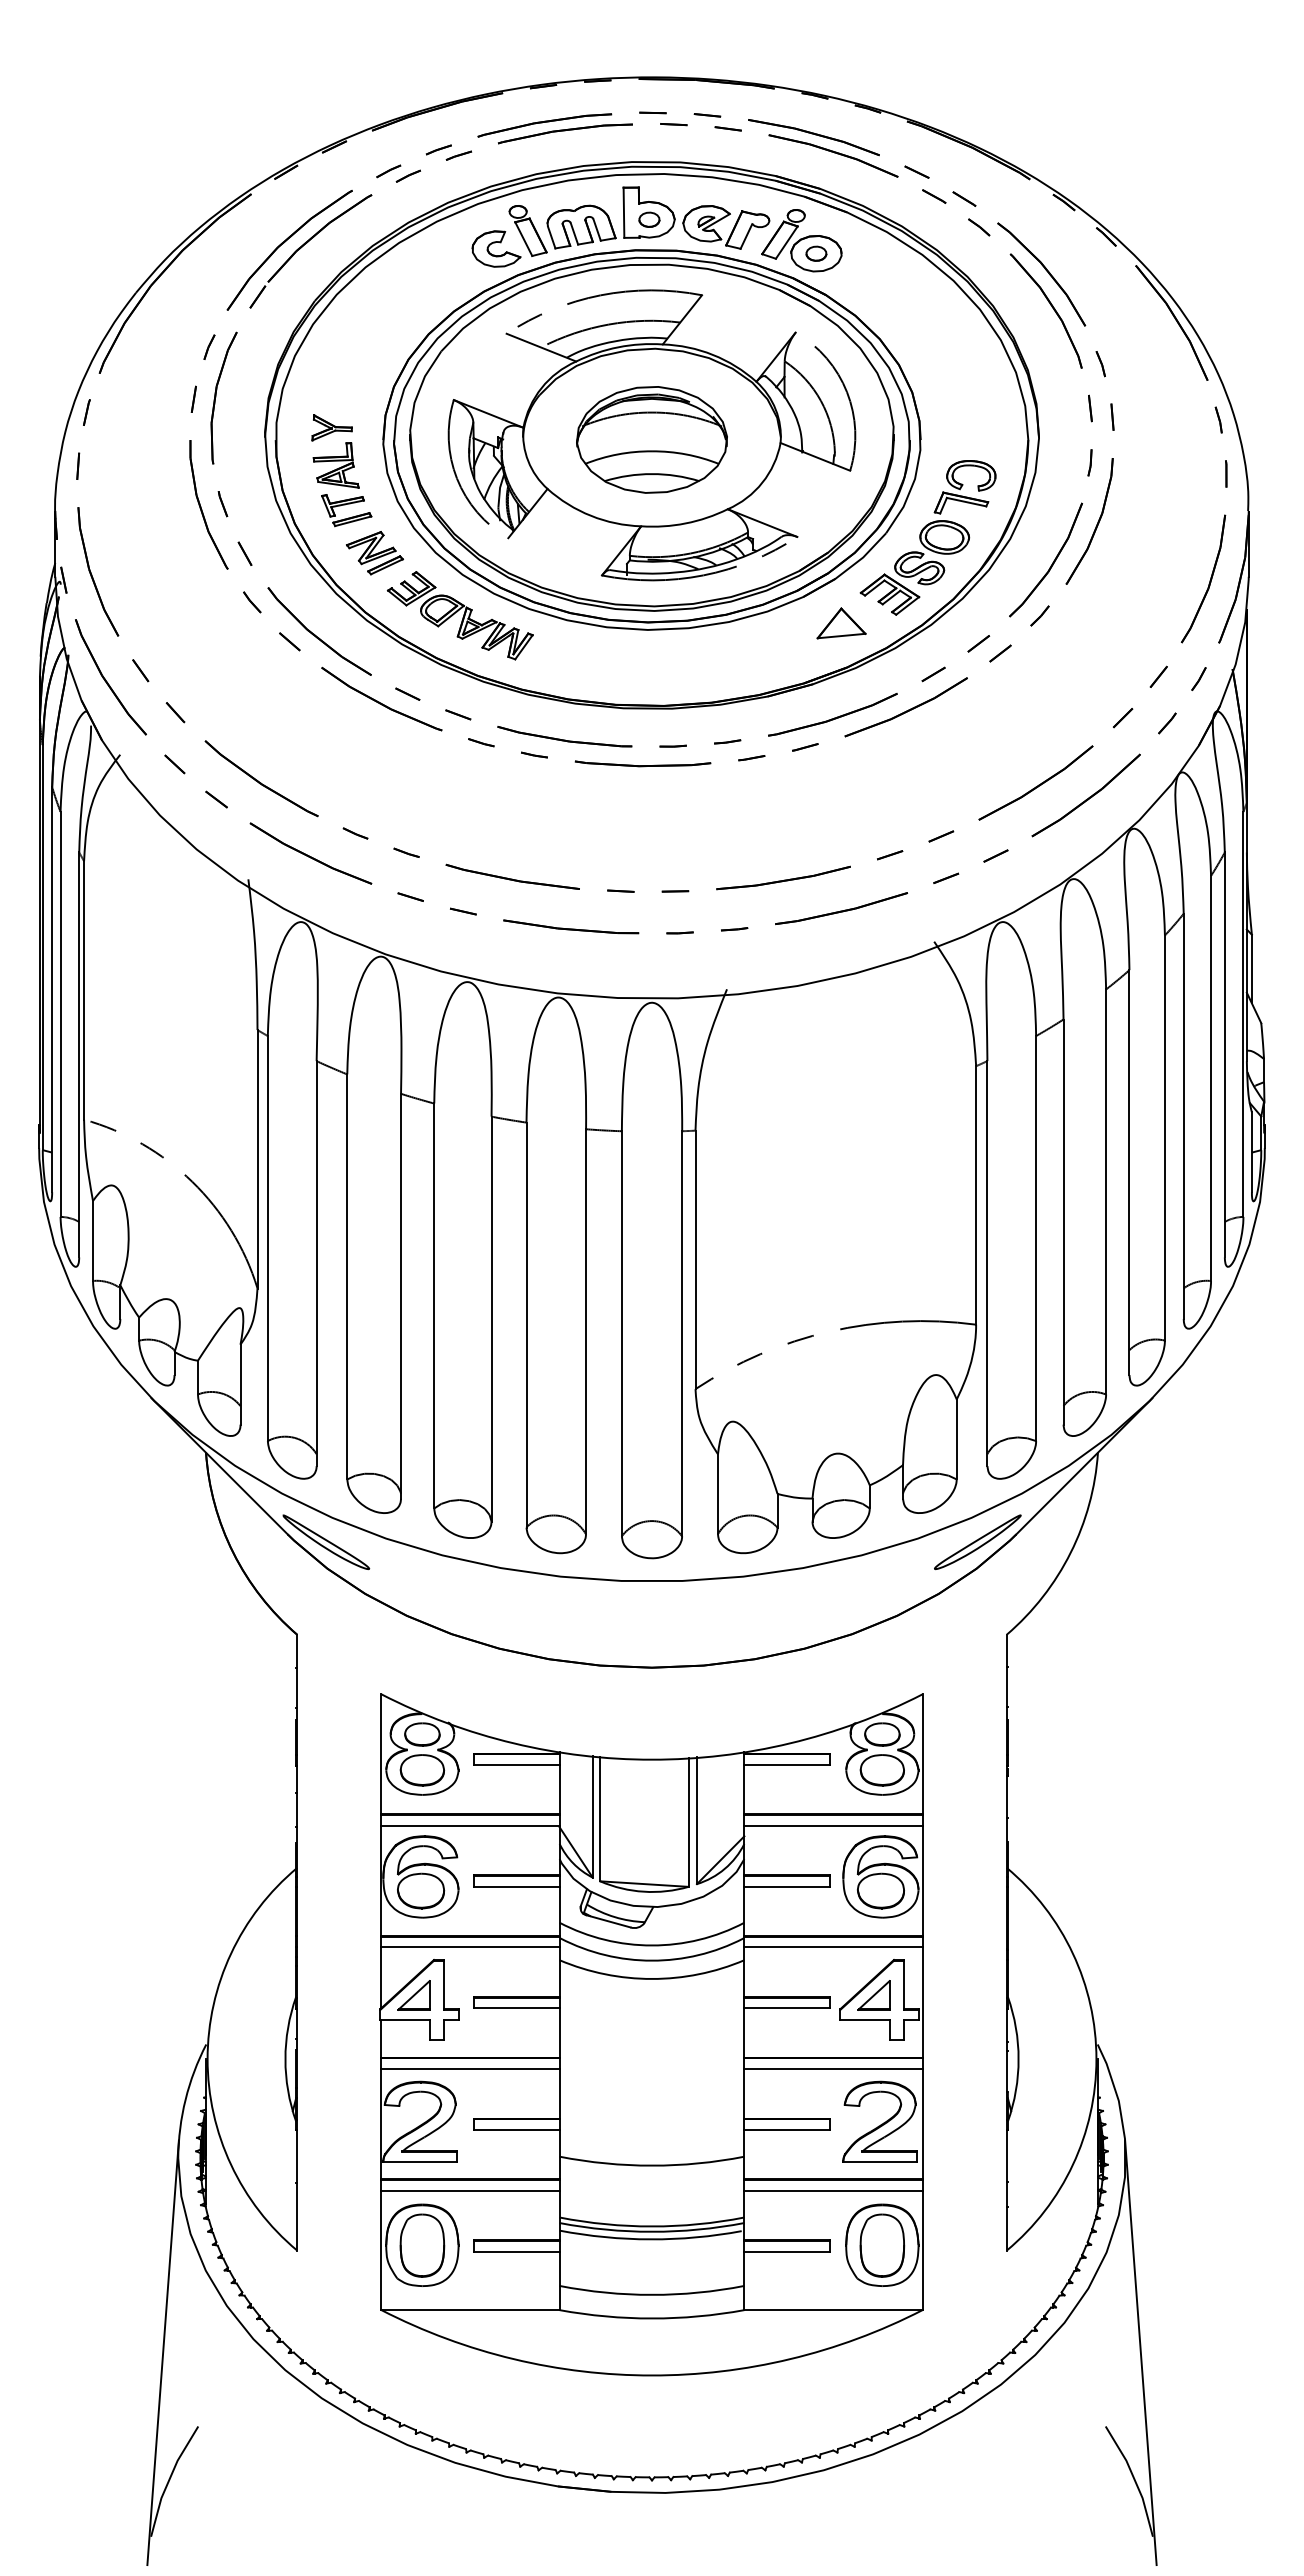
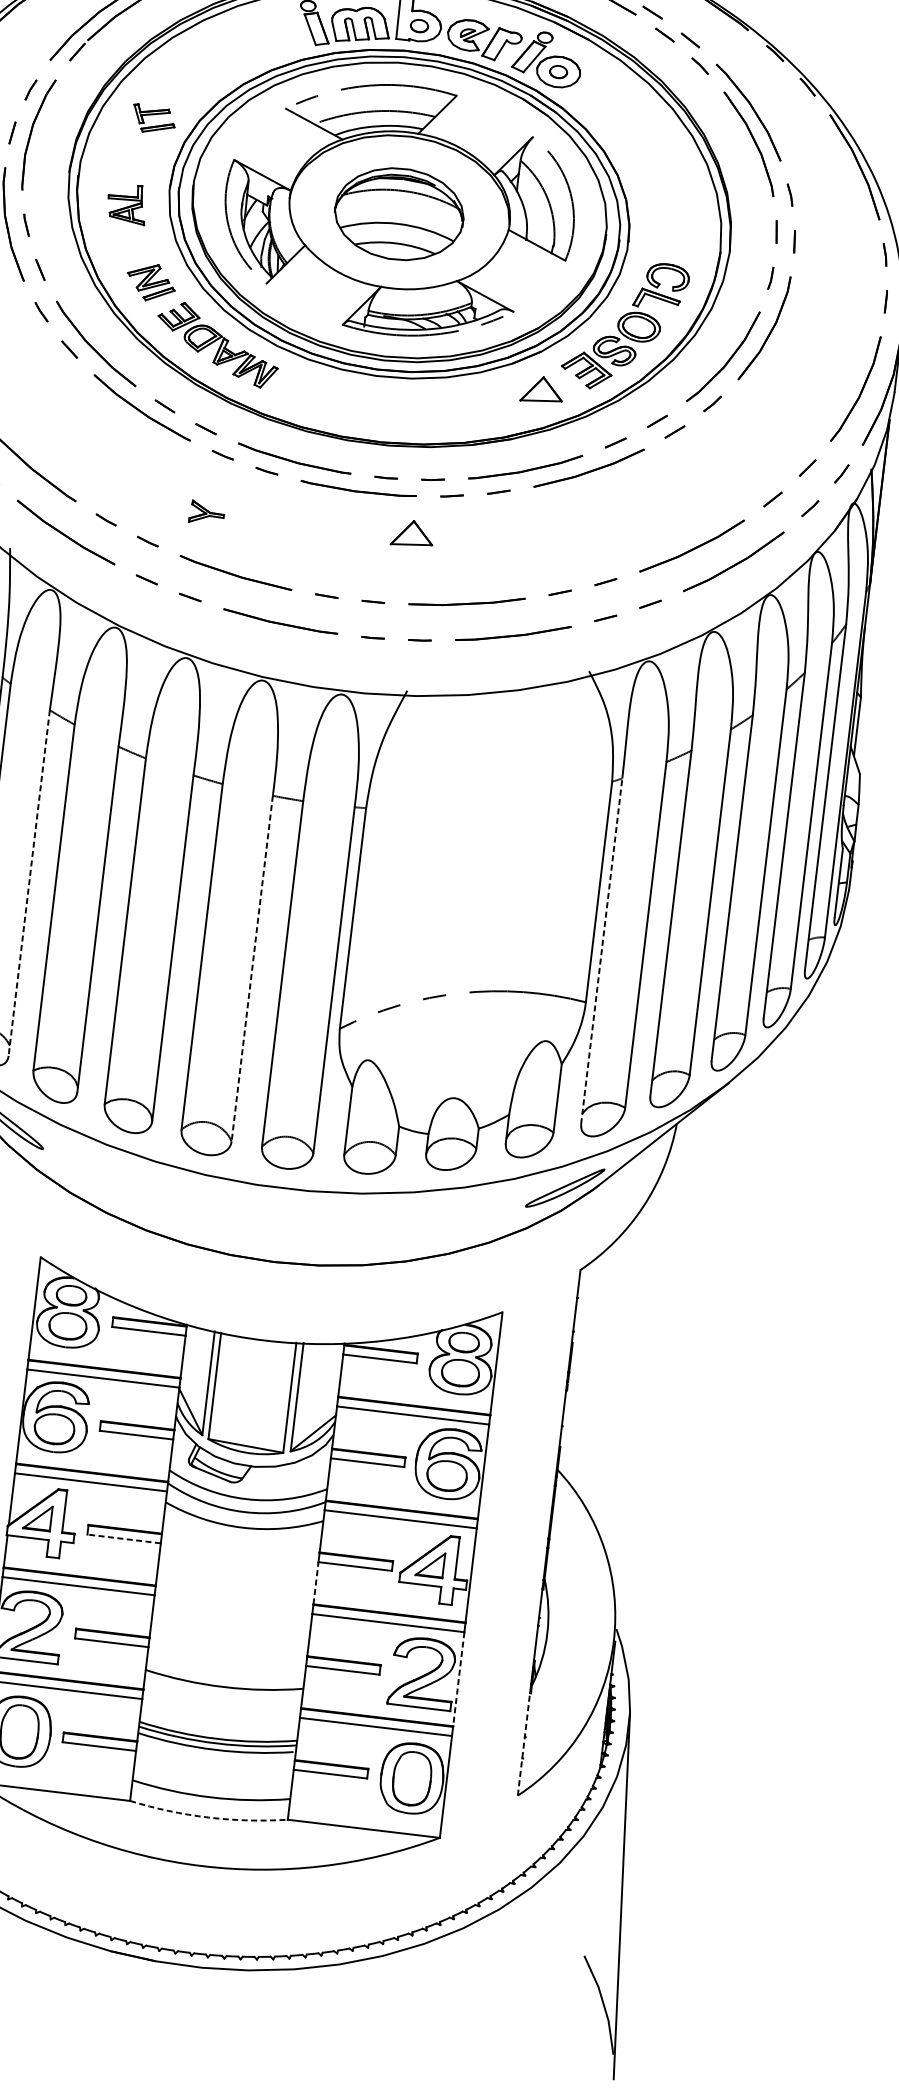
part: (496, 248) -> (286, 35), removed
part: (331, 427) -> (206, 512), moved
part: (346, 510) -> (153, 119), moved
part: (711, 807) -> (412, 533), added
line: (316, 1263) -> (29, 882), solid -> dashed
line: (987, 1263) -> (601, 951), solid -> dashed
line: (586, 1331) -> (252, 968), solid -> dashed
line: (516, 2008) -> (124, 1539), solid -> dashed
line: (744, 2033) -> (316, 1583), solid -> dashed
line: (922, 2124) -> (458, 1679), solid -> dashed
line: (1006, 2190) -> (523, 1744), solid -> dashed
arc: (652, 2318) -> (208, 1817), solid -> dashed

